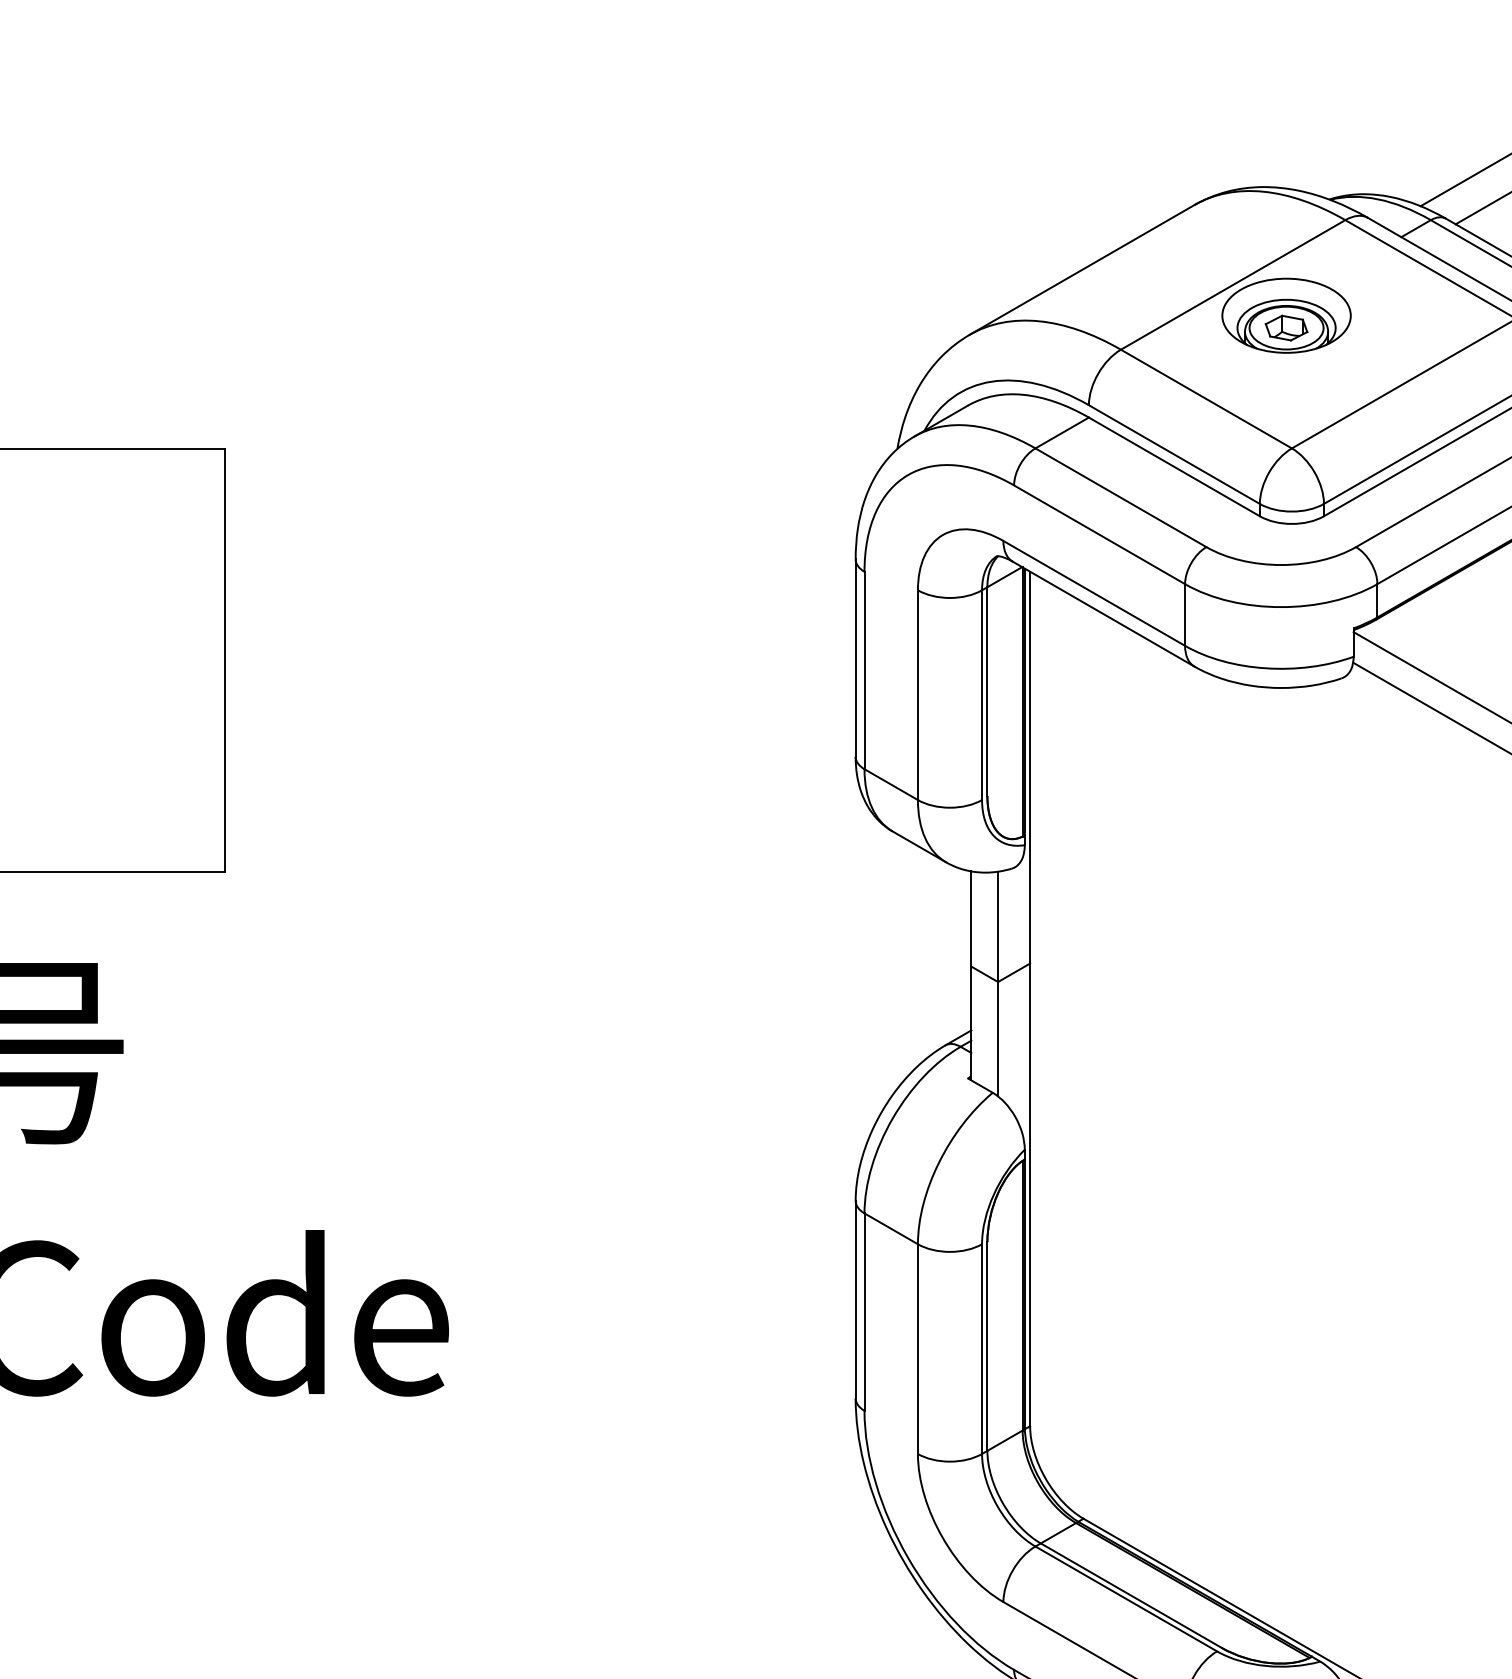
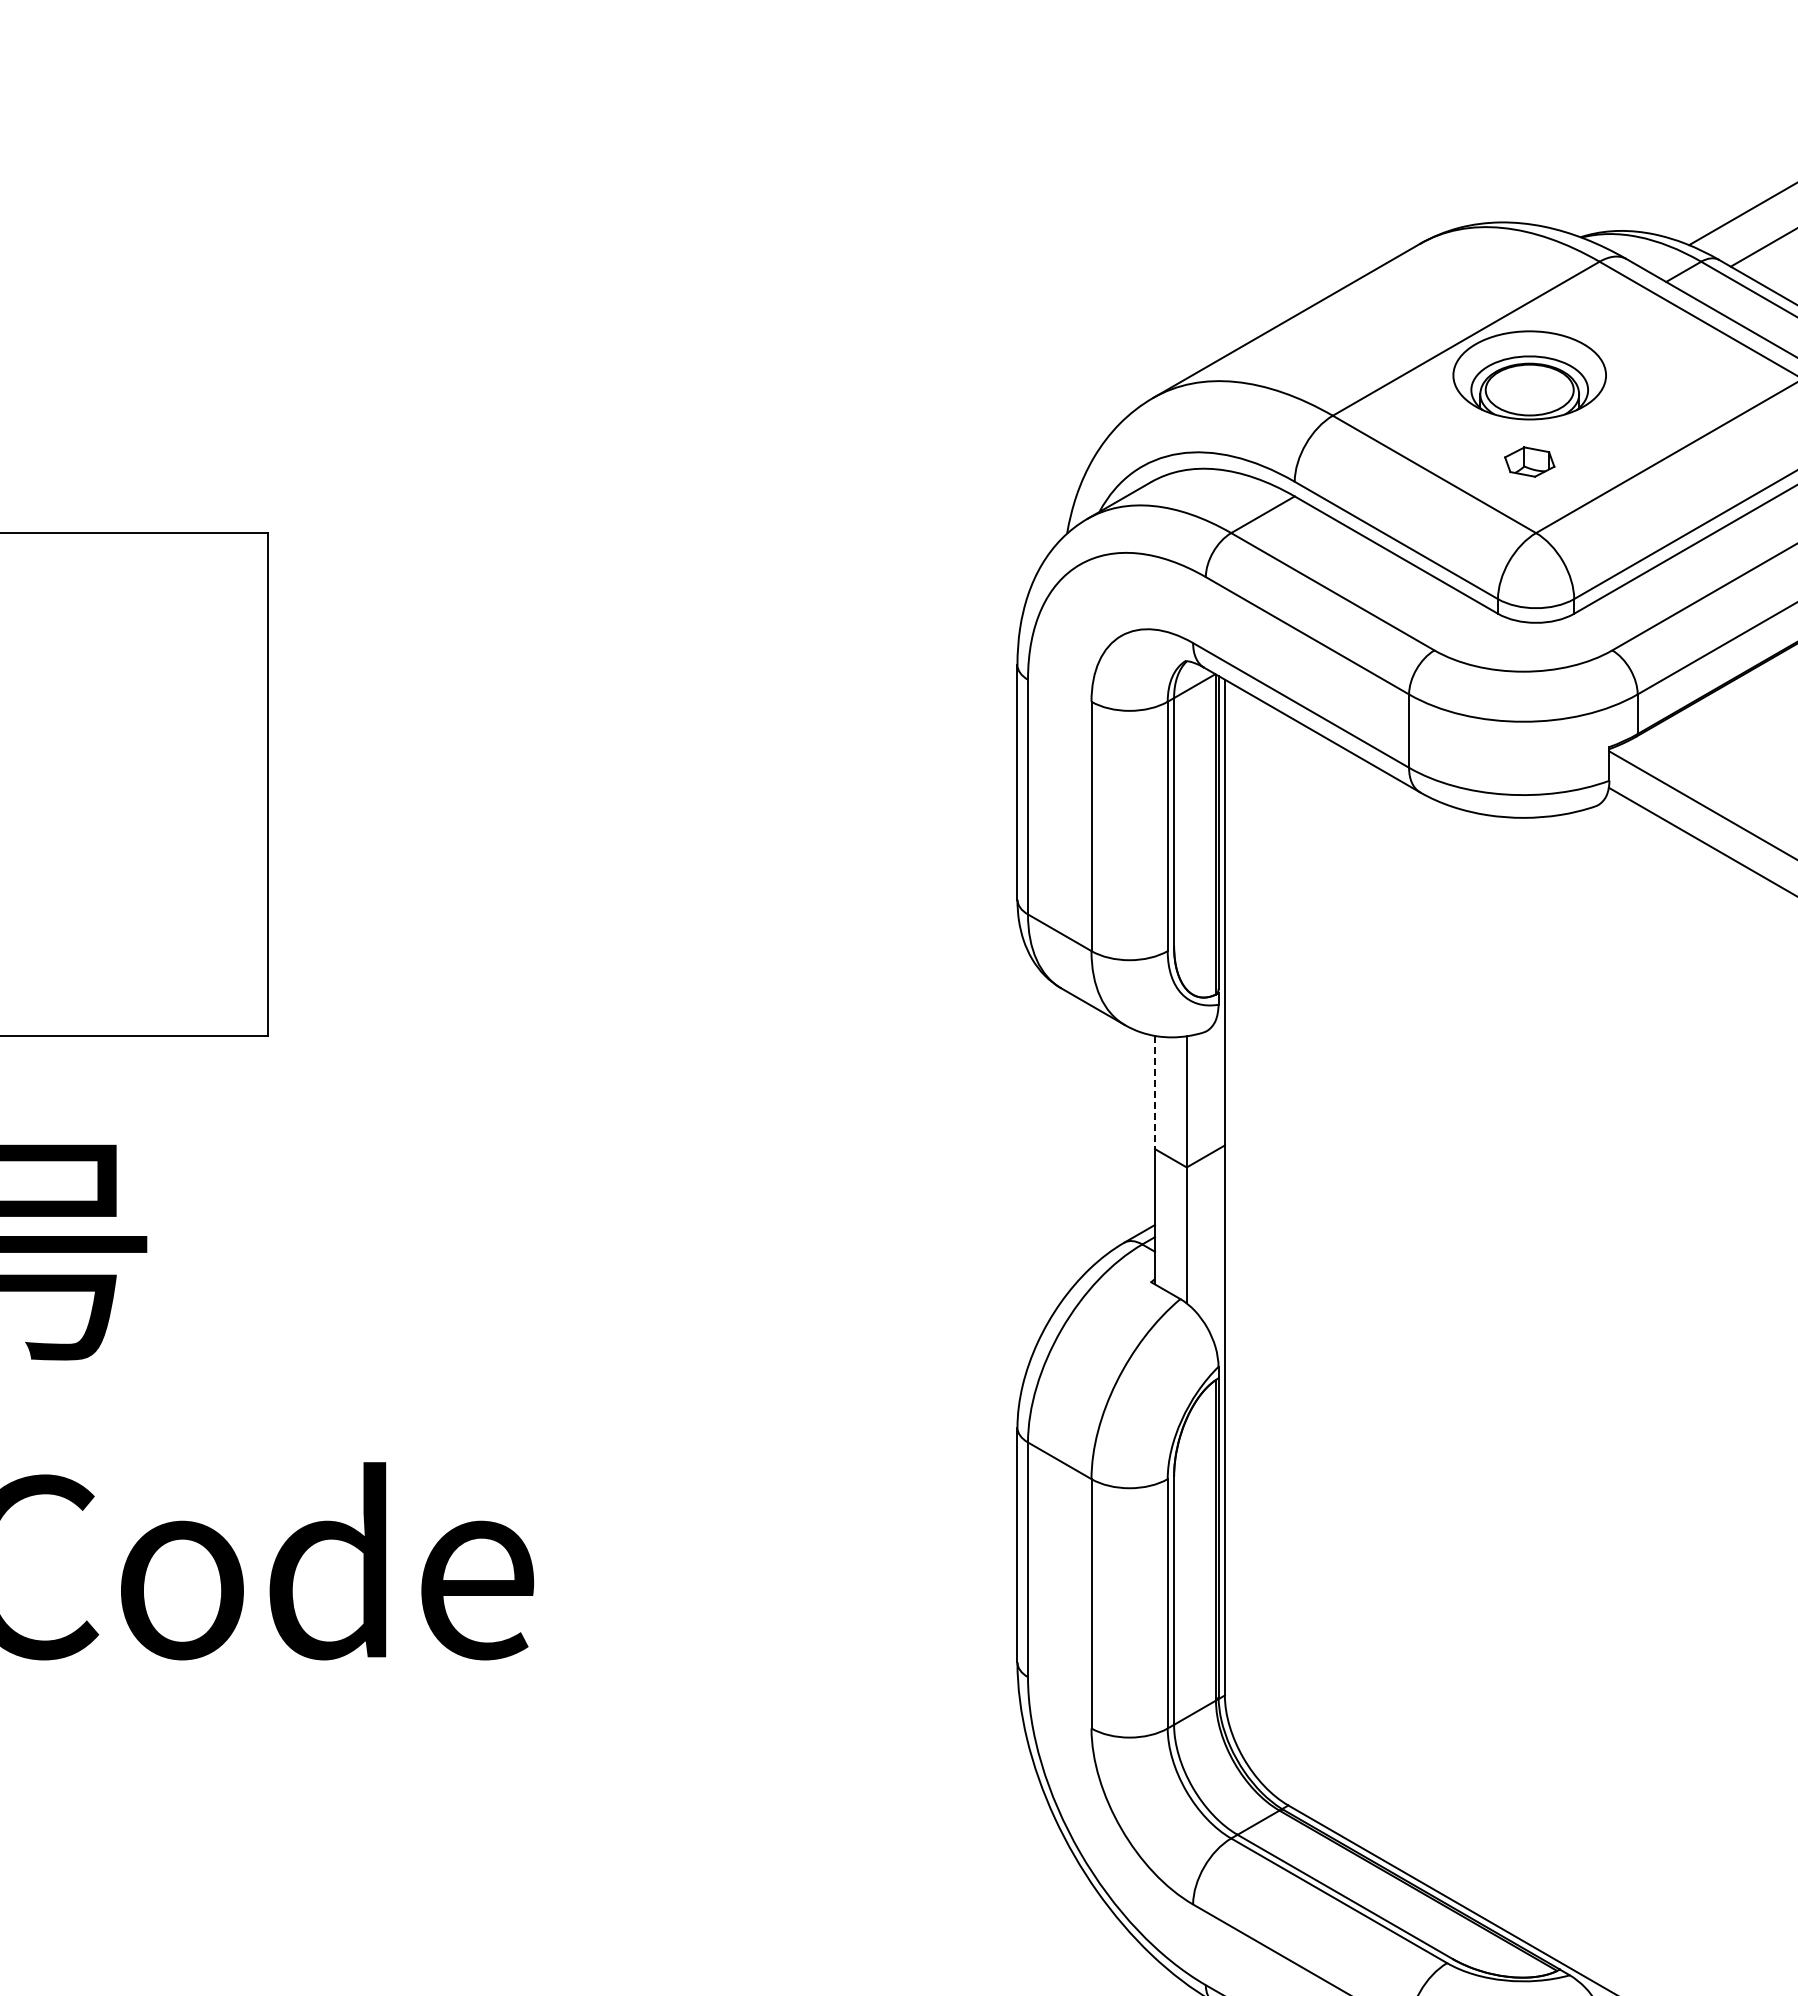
part: (1286, 327) -> (1529, 461), moved
line: (971, 918) -> (1155, 1092), solid -> dashed

